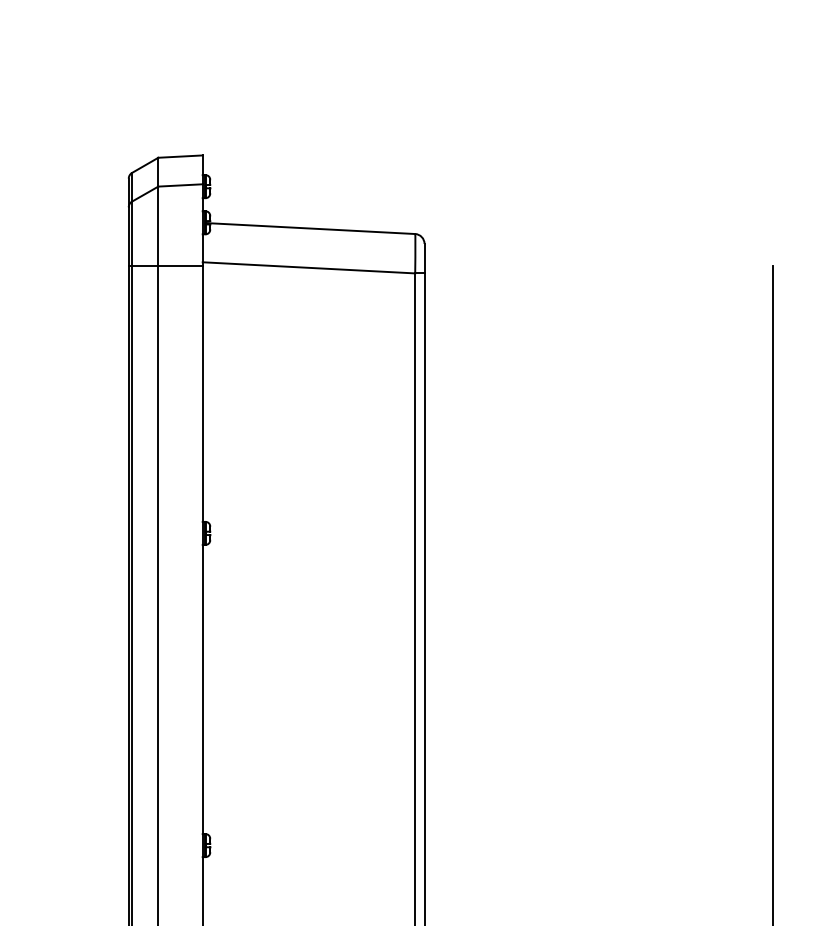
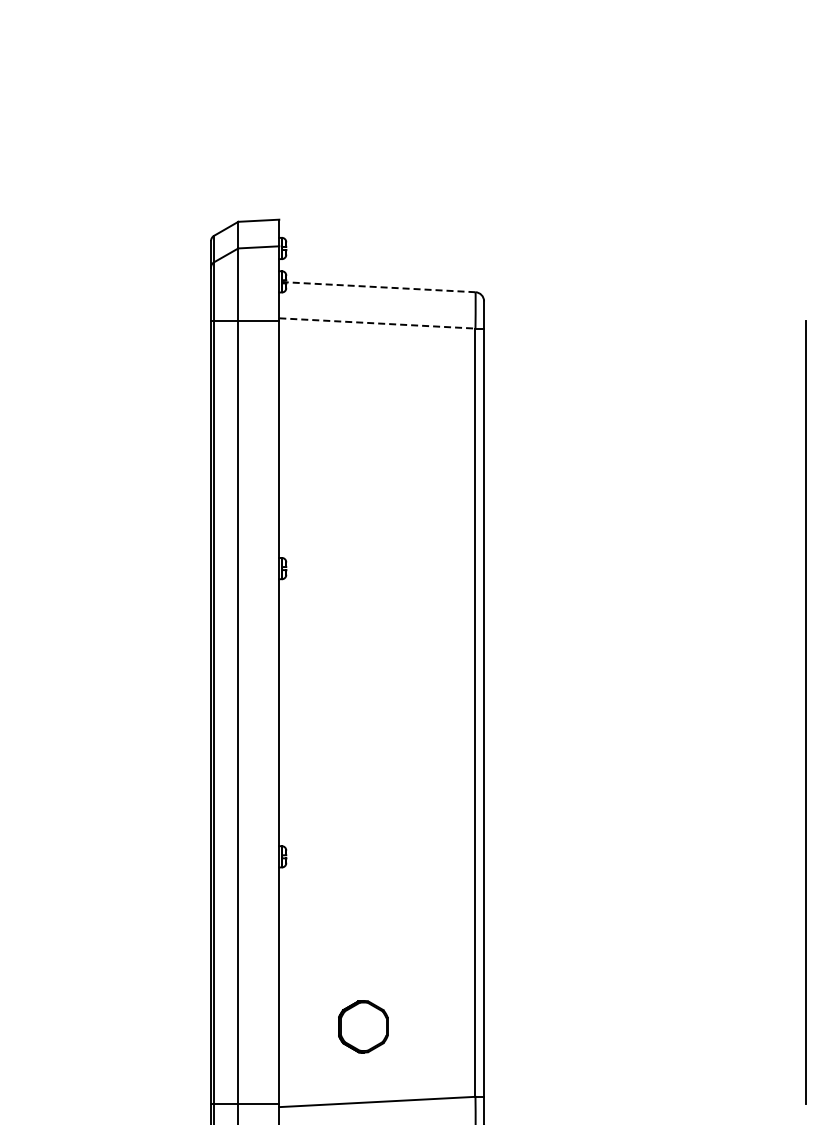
line: (310, 228) -> (378, 287), solid -> dashed
line: (309, 267) -> (377, 323), solid -> dashed

